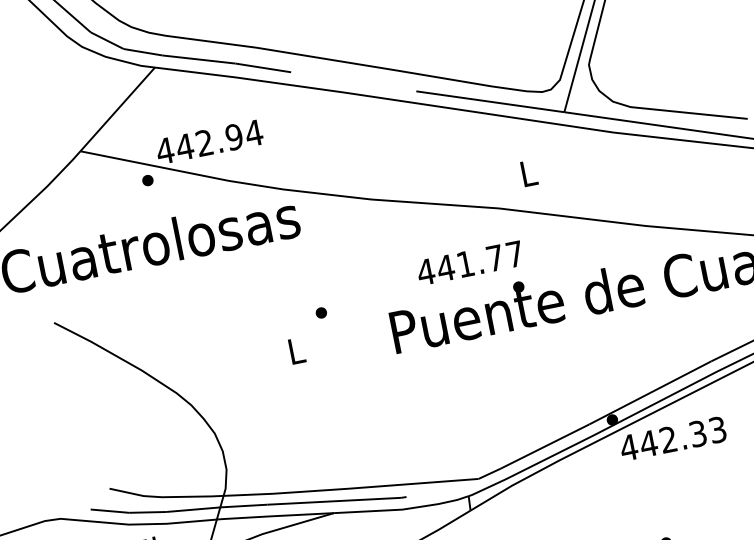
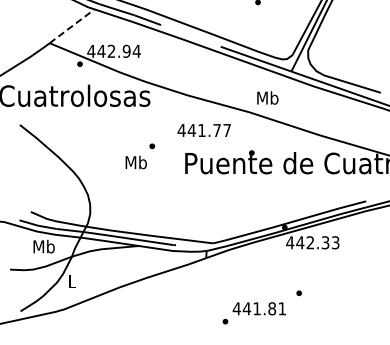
line: (118, 109) -> (72, 26), solid -> dashed
text: (527, 172) -> (267, 97), L -> Mb
text: (468, 263) -> (203, 130), moved
text: (294, 351) -> (135, 162), L -> Mb

